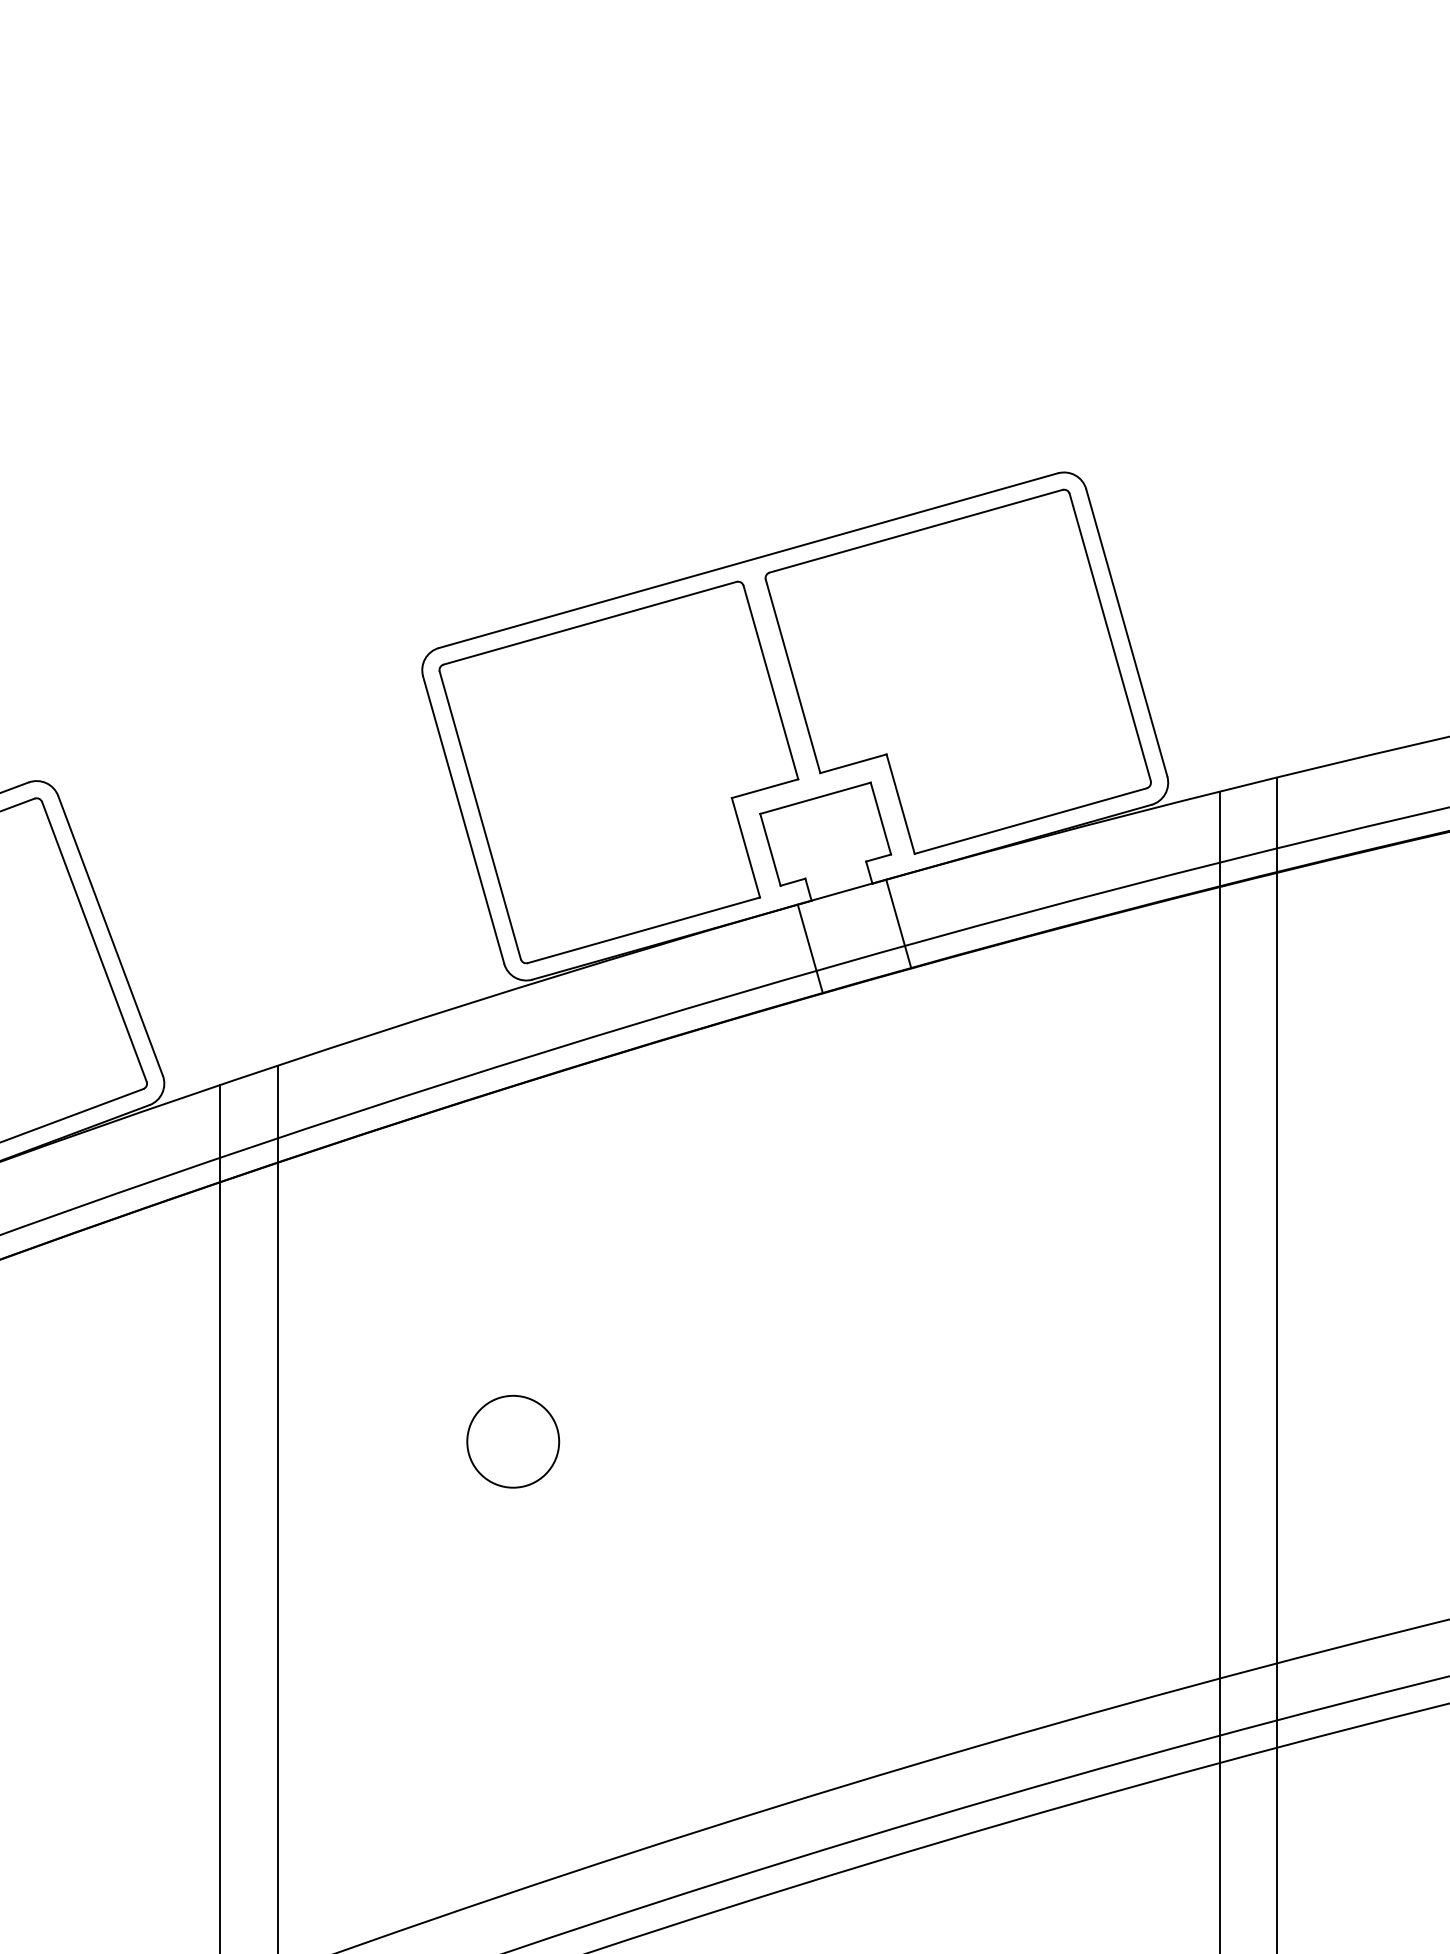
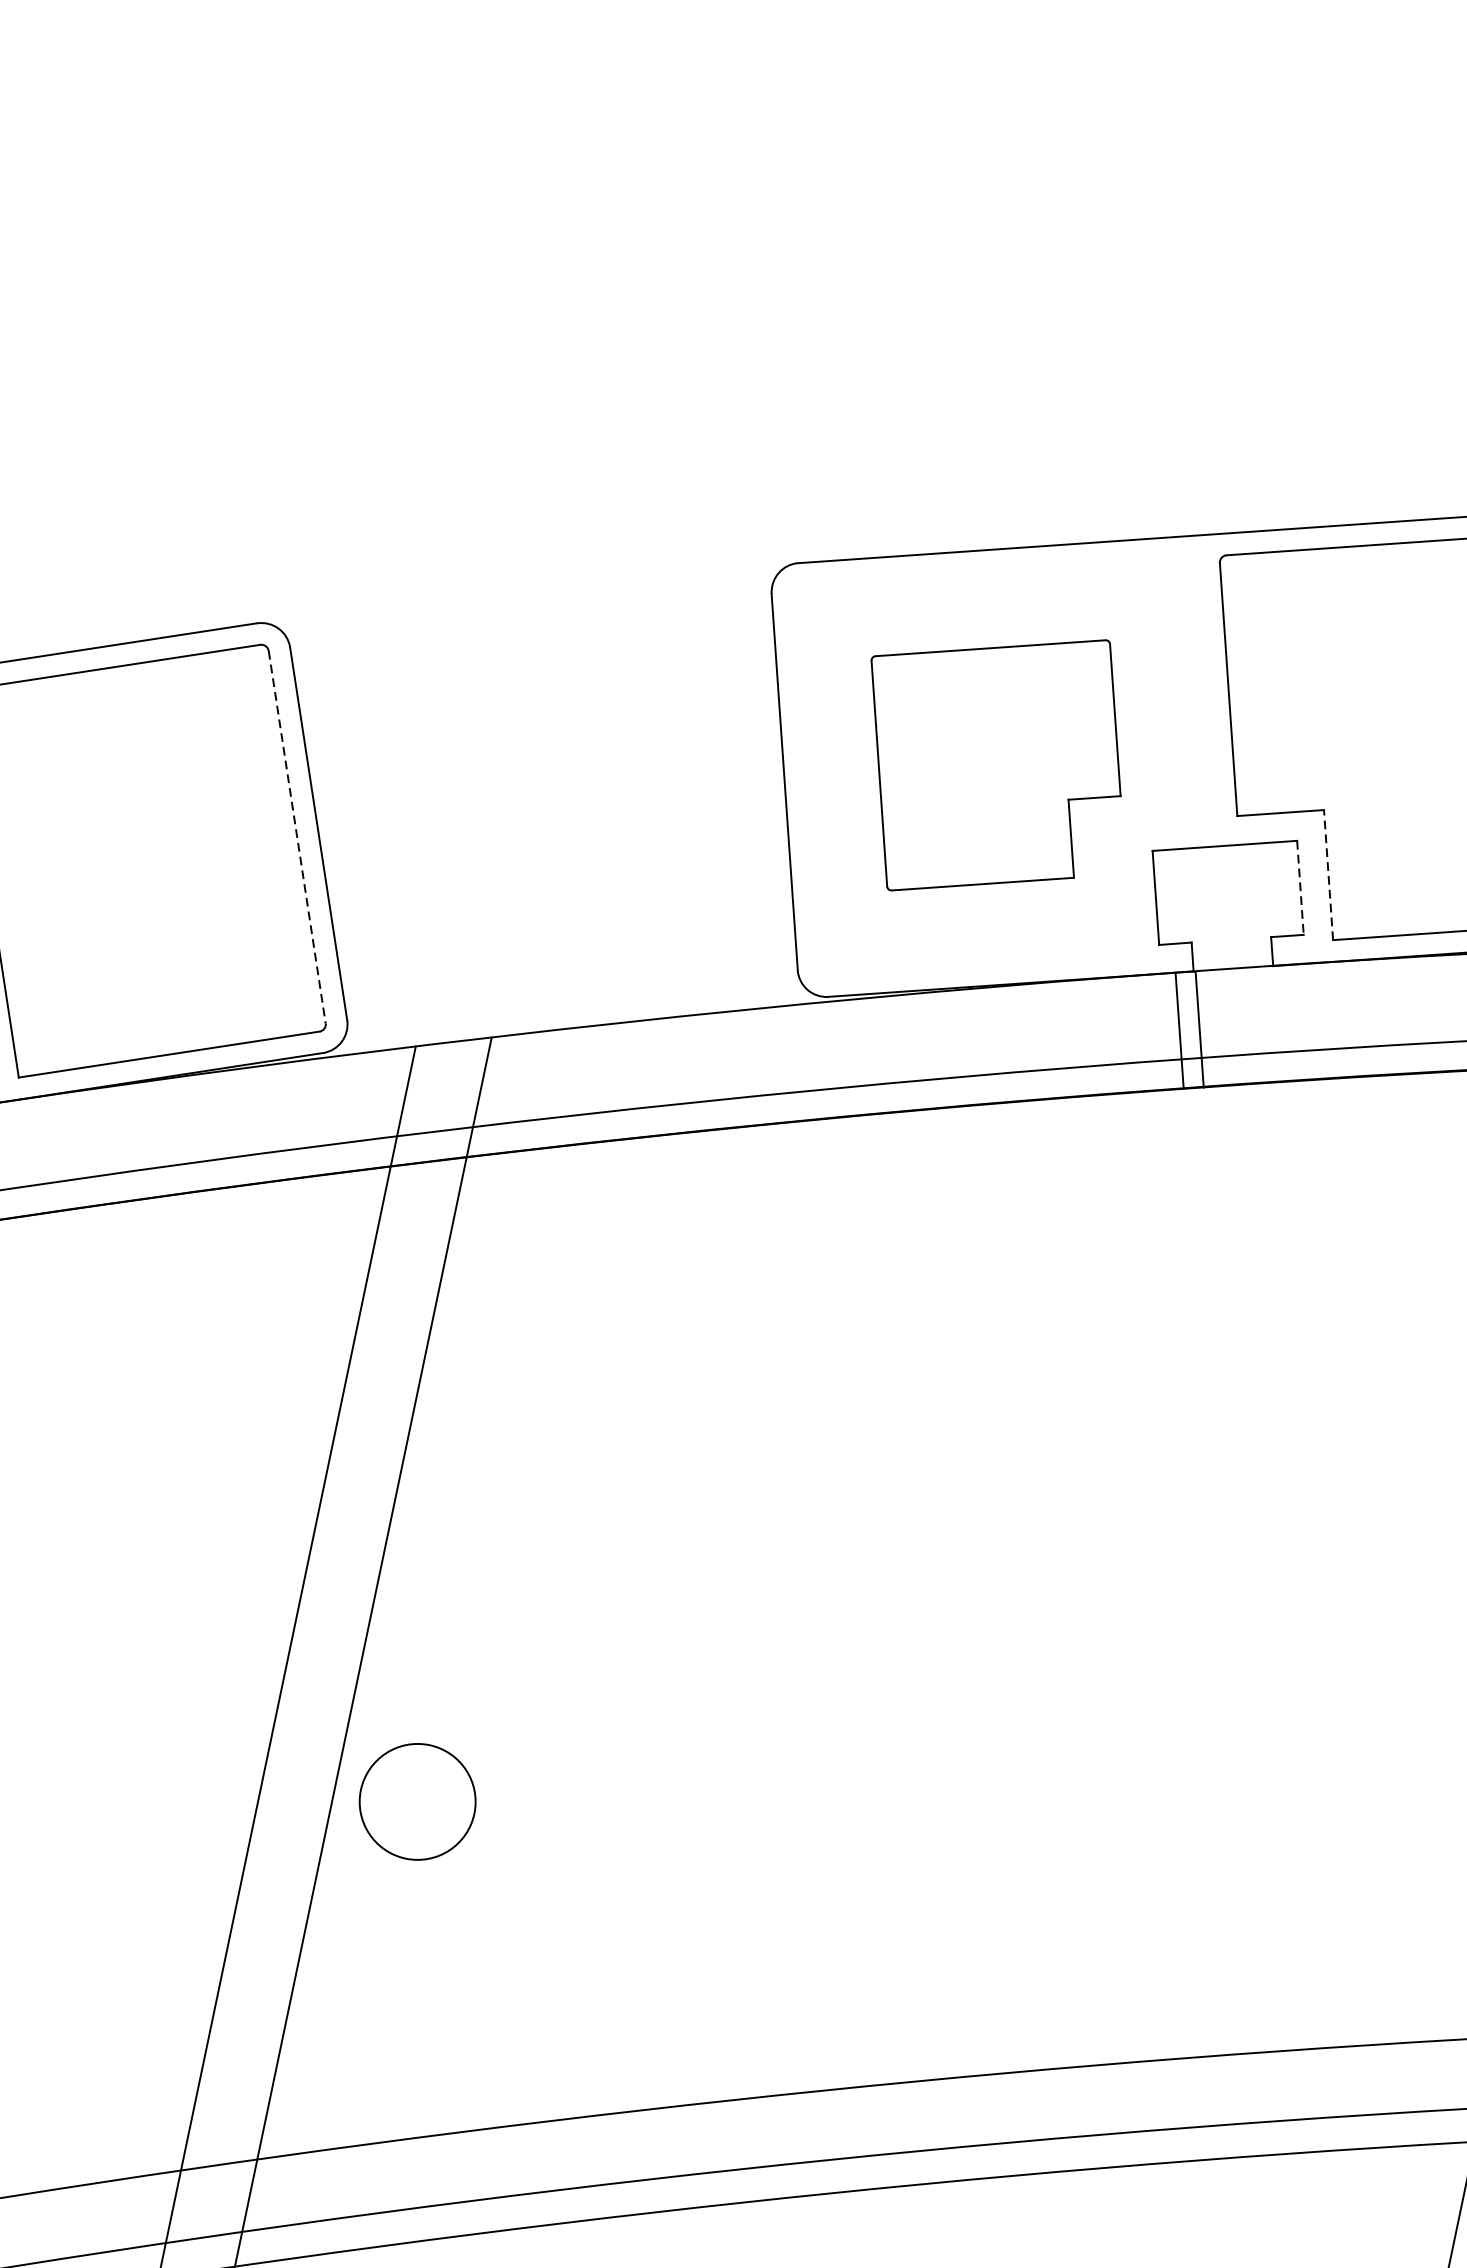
part: (618, 772) -> (988, 763), size x0.6
line: (900, 804) -> (1328, 875), solid -> dashed
line: (881, 819) -> (1300, 889), solid -> dashed
line: (898, 923) -> (1199, 1029), moved
line: (94, 942) -> (297, 837), solid -> dashed
circle: (513, 1441) -> (418, 1801), moved

